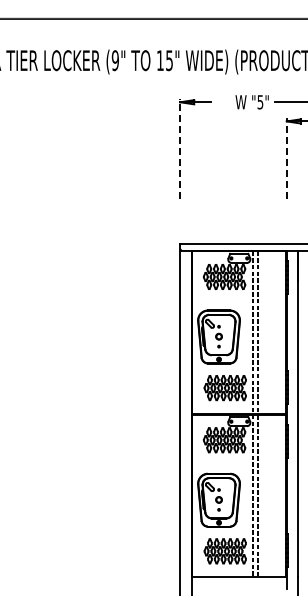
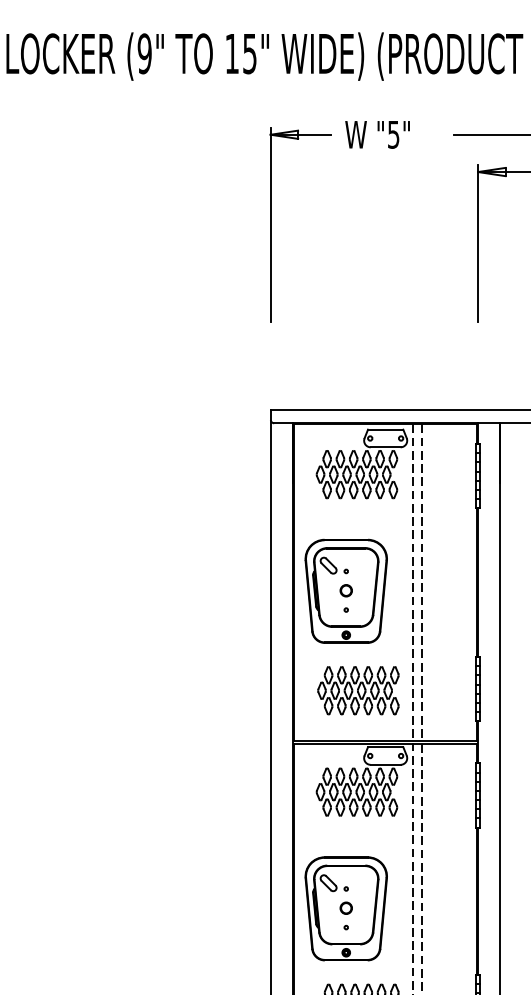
text: (251, 102) -> (376, 135), moved
line: (180, 148) -> (271, 224), dashed -> solid
line: (286, 157) -> (477, 242), dashed -> solid

